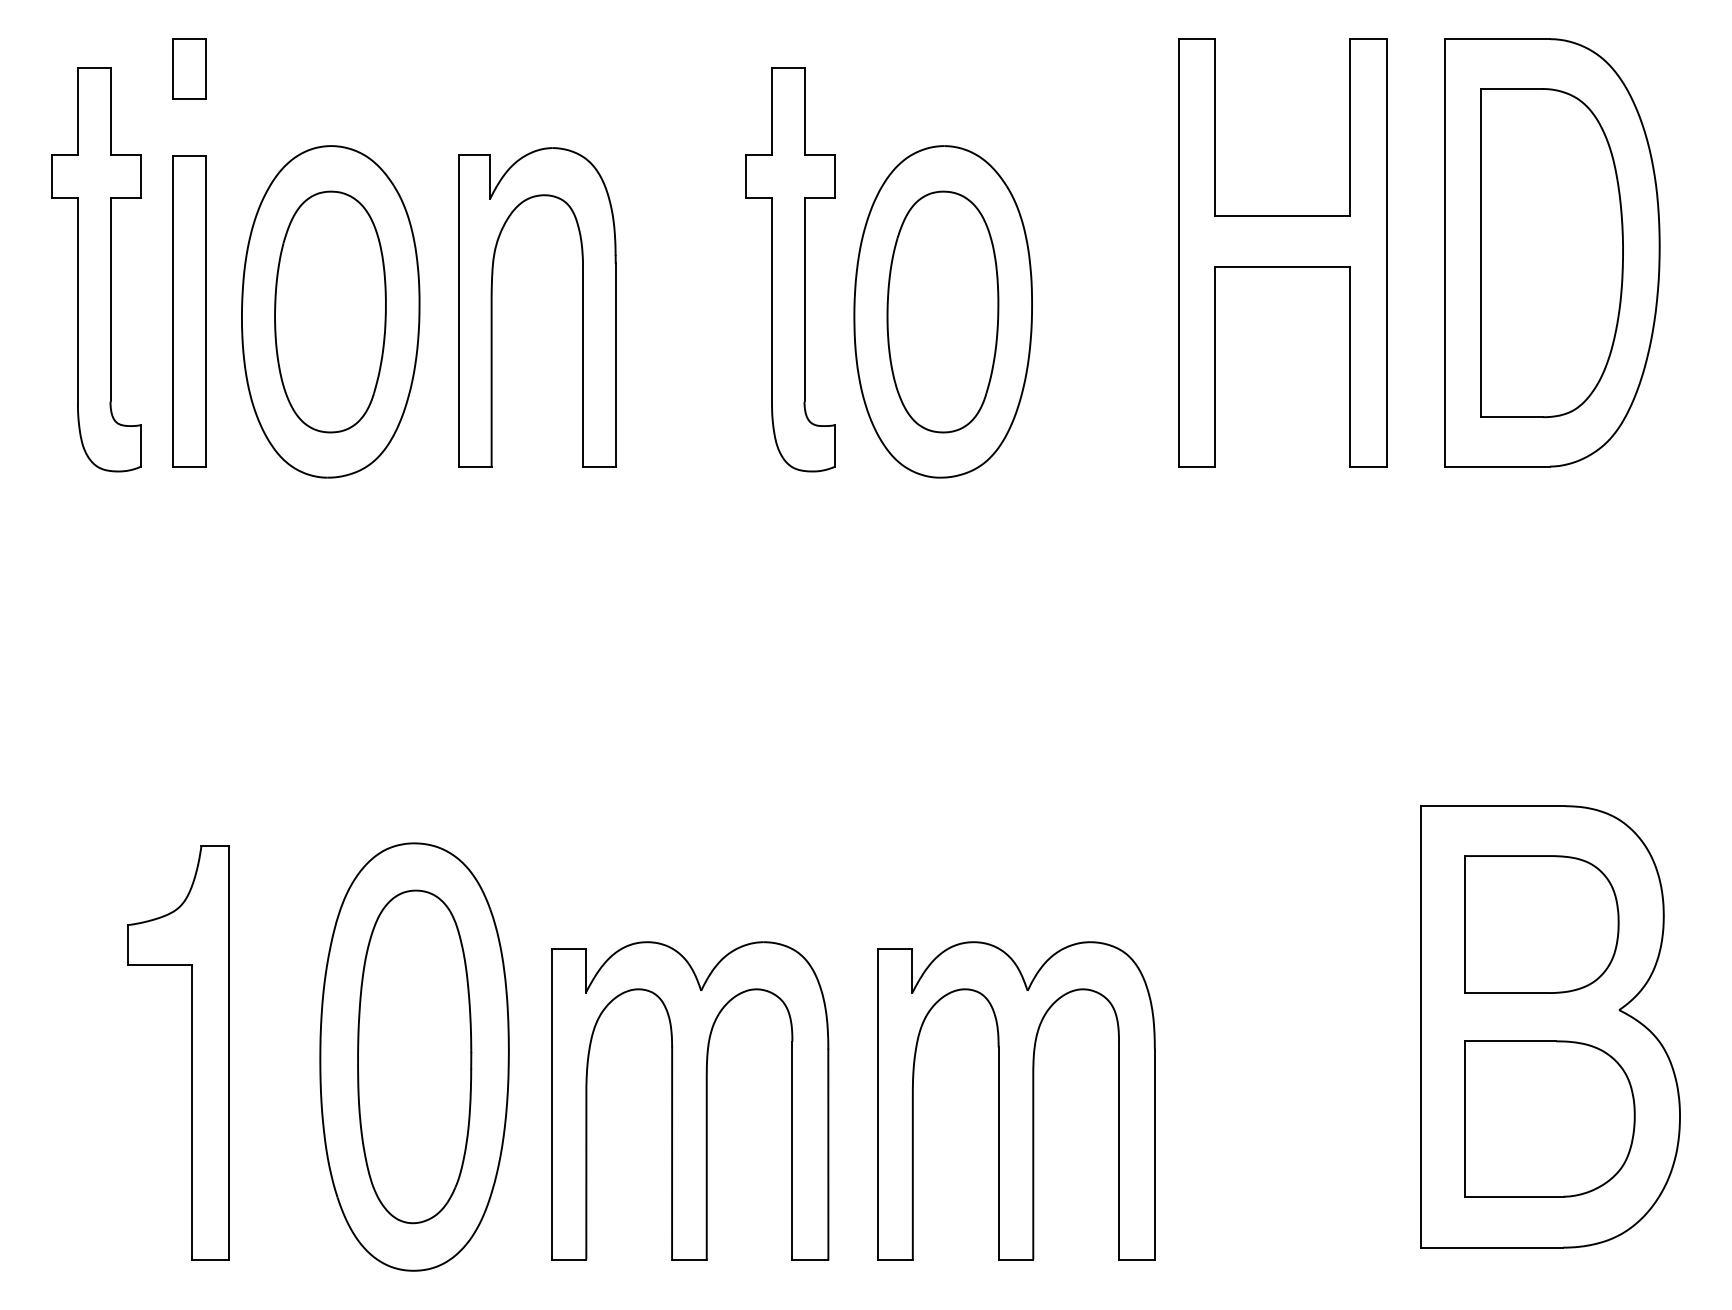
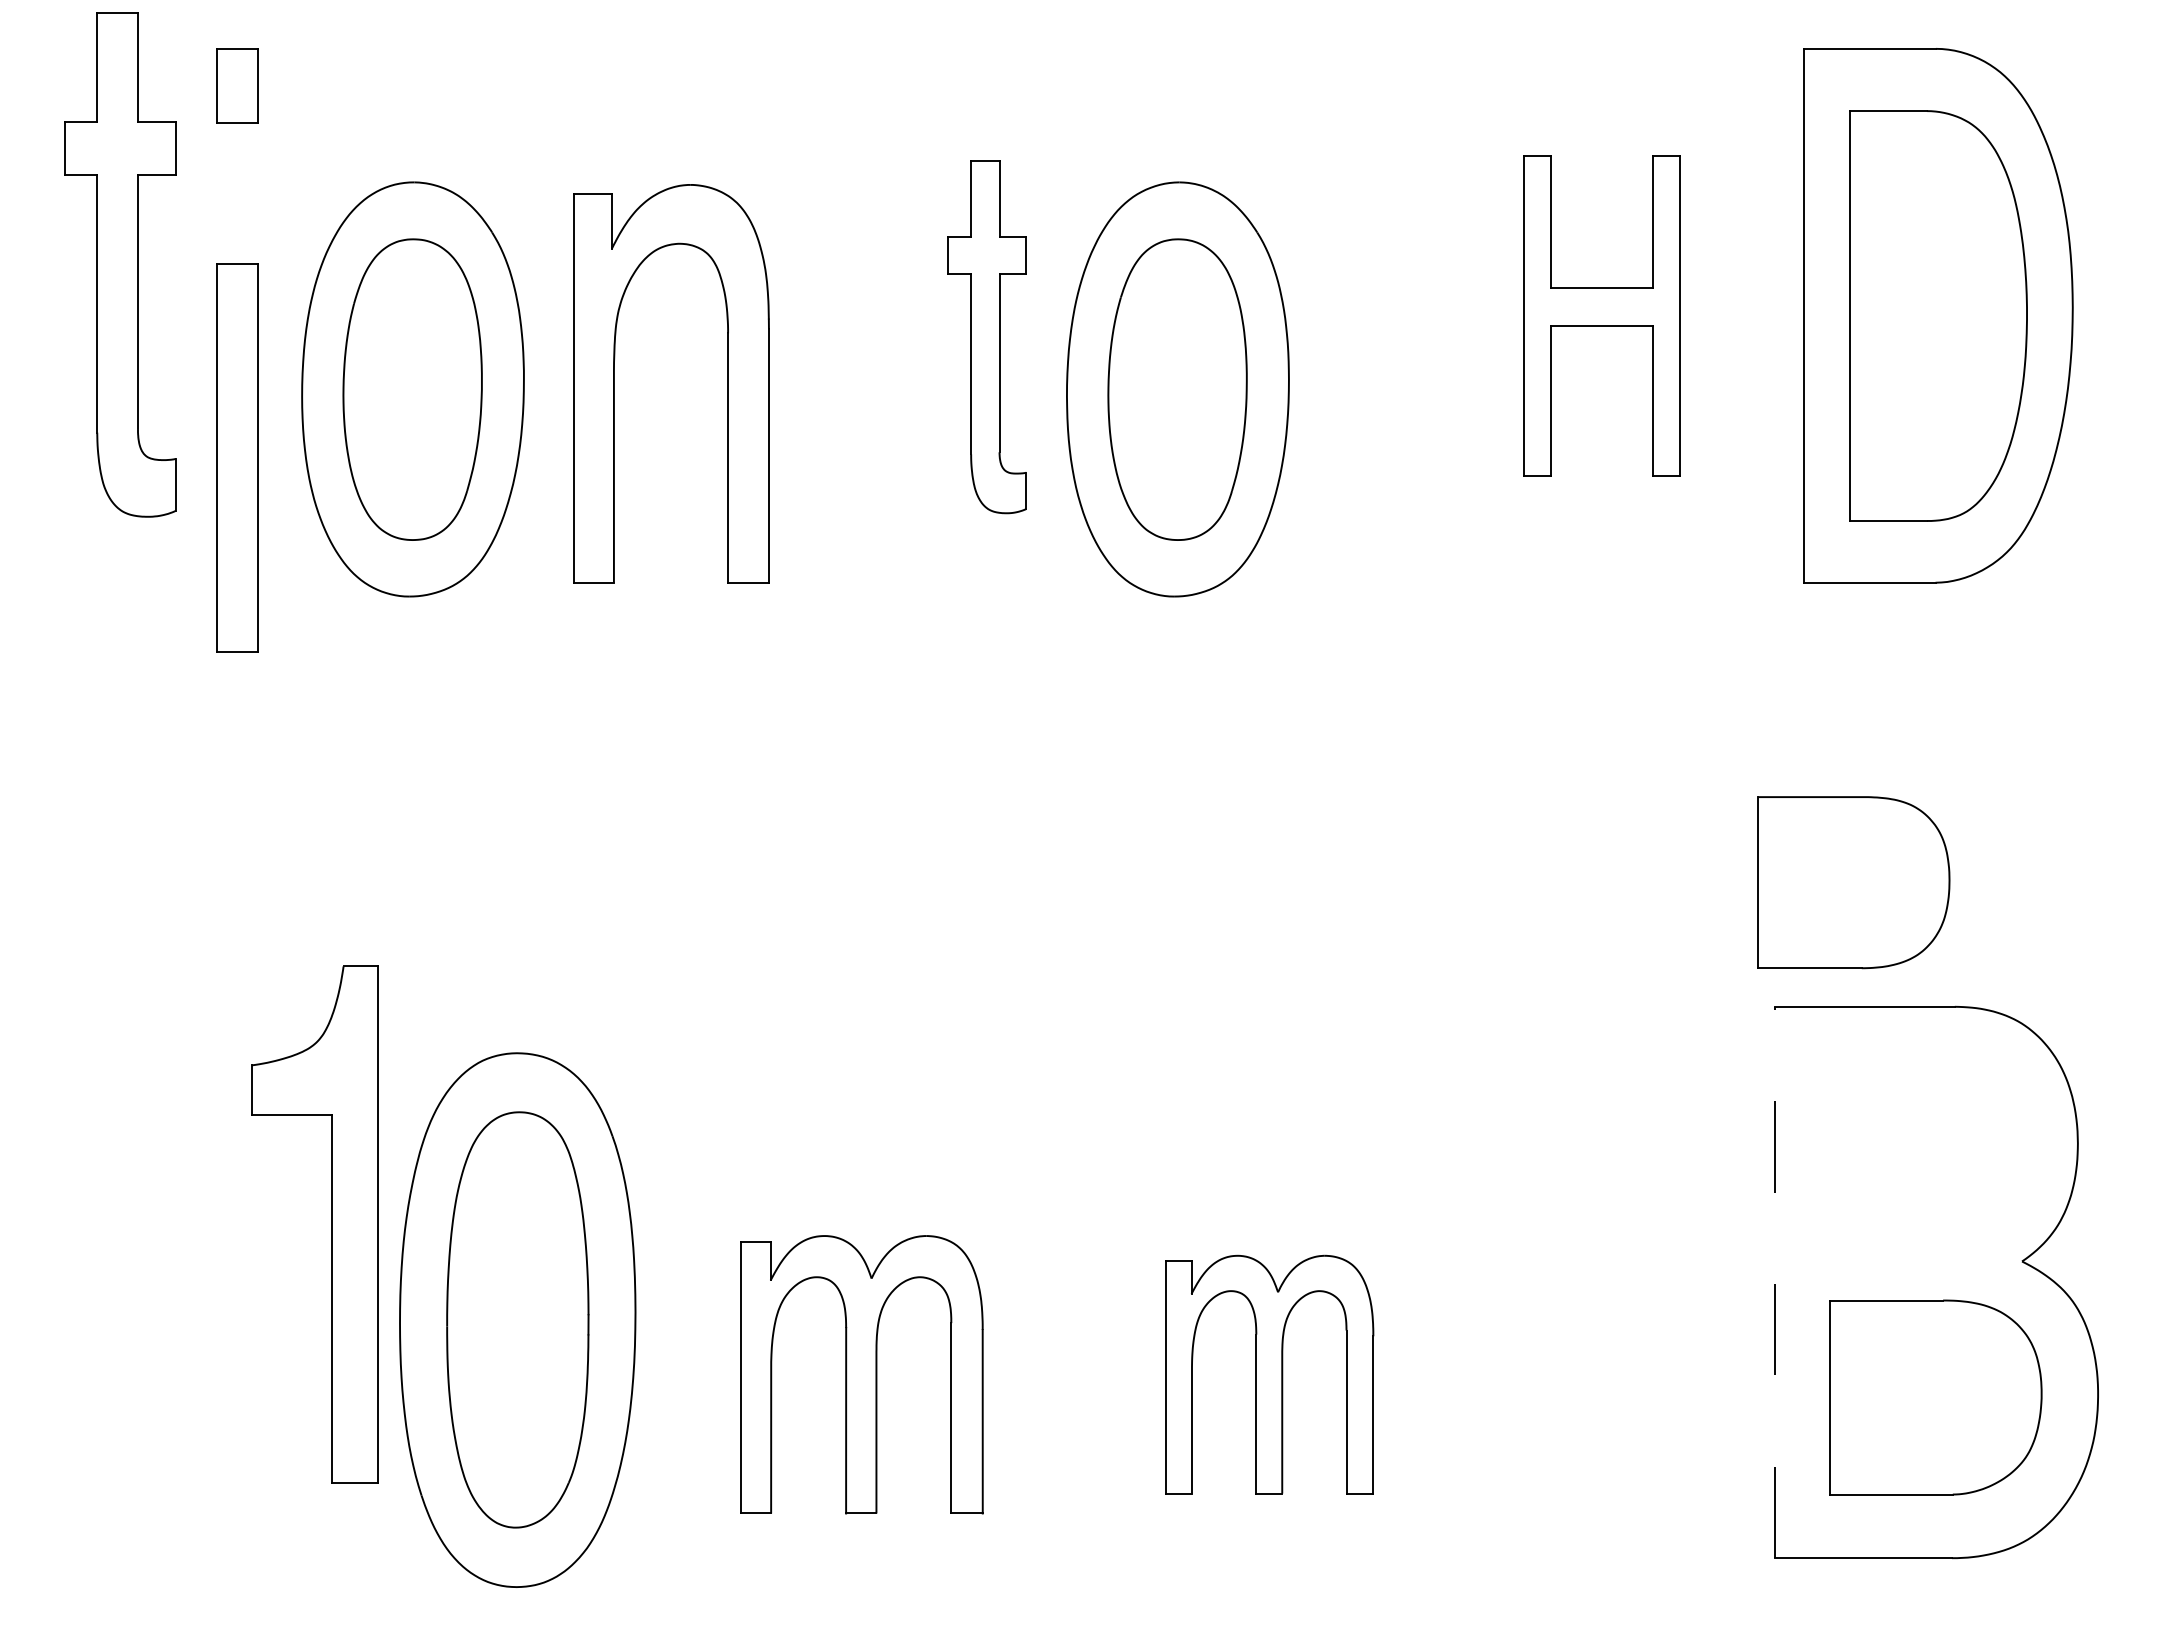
part: (1282, 252) -> (1601, 315), size x0.6
part: (96, 269) -> (120, 264), moved
part: (790, 269) -> (987, 336), size x0.7
part: (190, 311) -> (237, 457), moved
part: (1541, 924) -> (1853, 882), moved
line: (1420, 1026) -> (1774, 1282), solid -> dashed
part: (191, 1052) -> (331, 1224), moved
part: (689, 1100) -> (861, 1374), size x0.7
part: (1016, 1100) -> (1269, 1374), size x0.6

